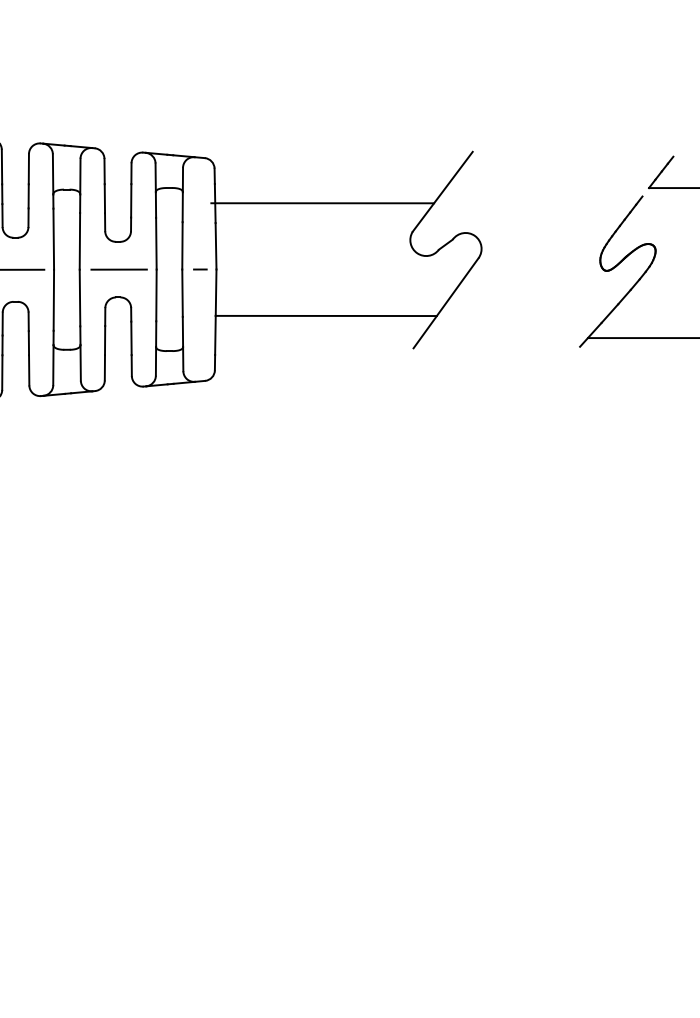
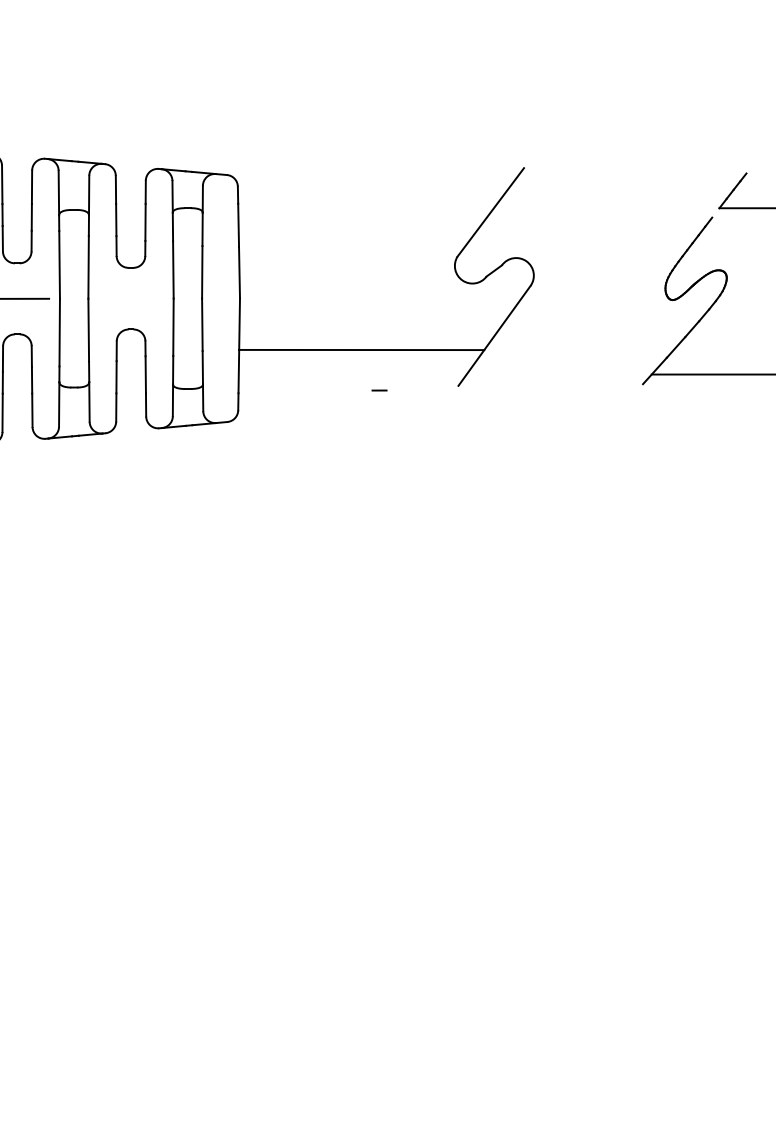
line: (322, 203) -> (357, 225), removed
line: (118, 269) -> (131, 298), removed
line: (200, 269) -> (379, 390), moved

